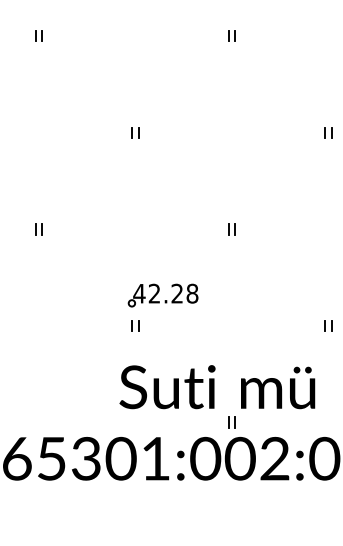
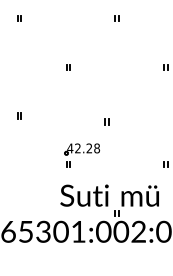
part: (230, 228) -> (106, 121), moved

